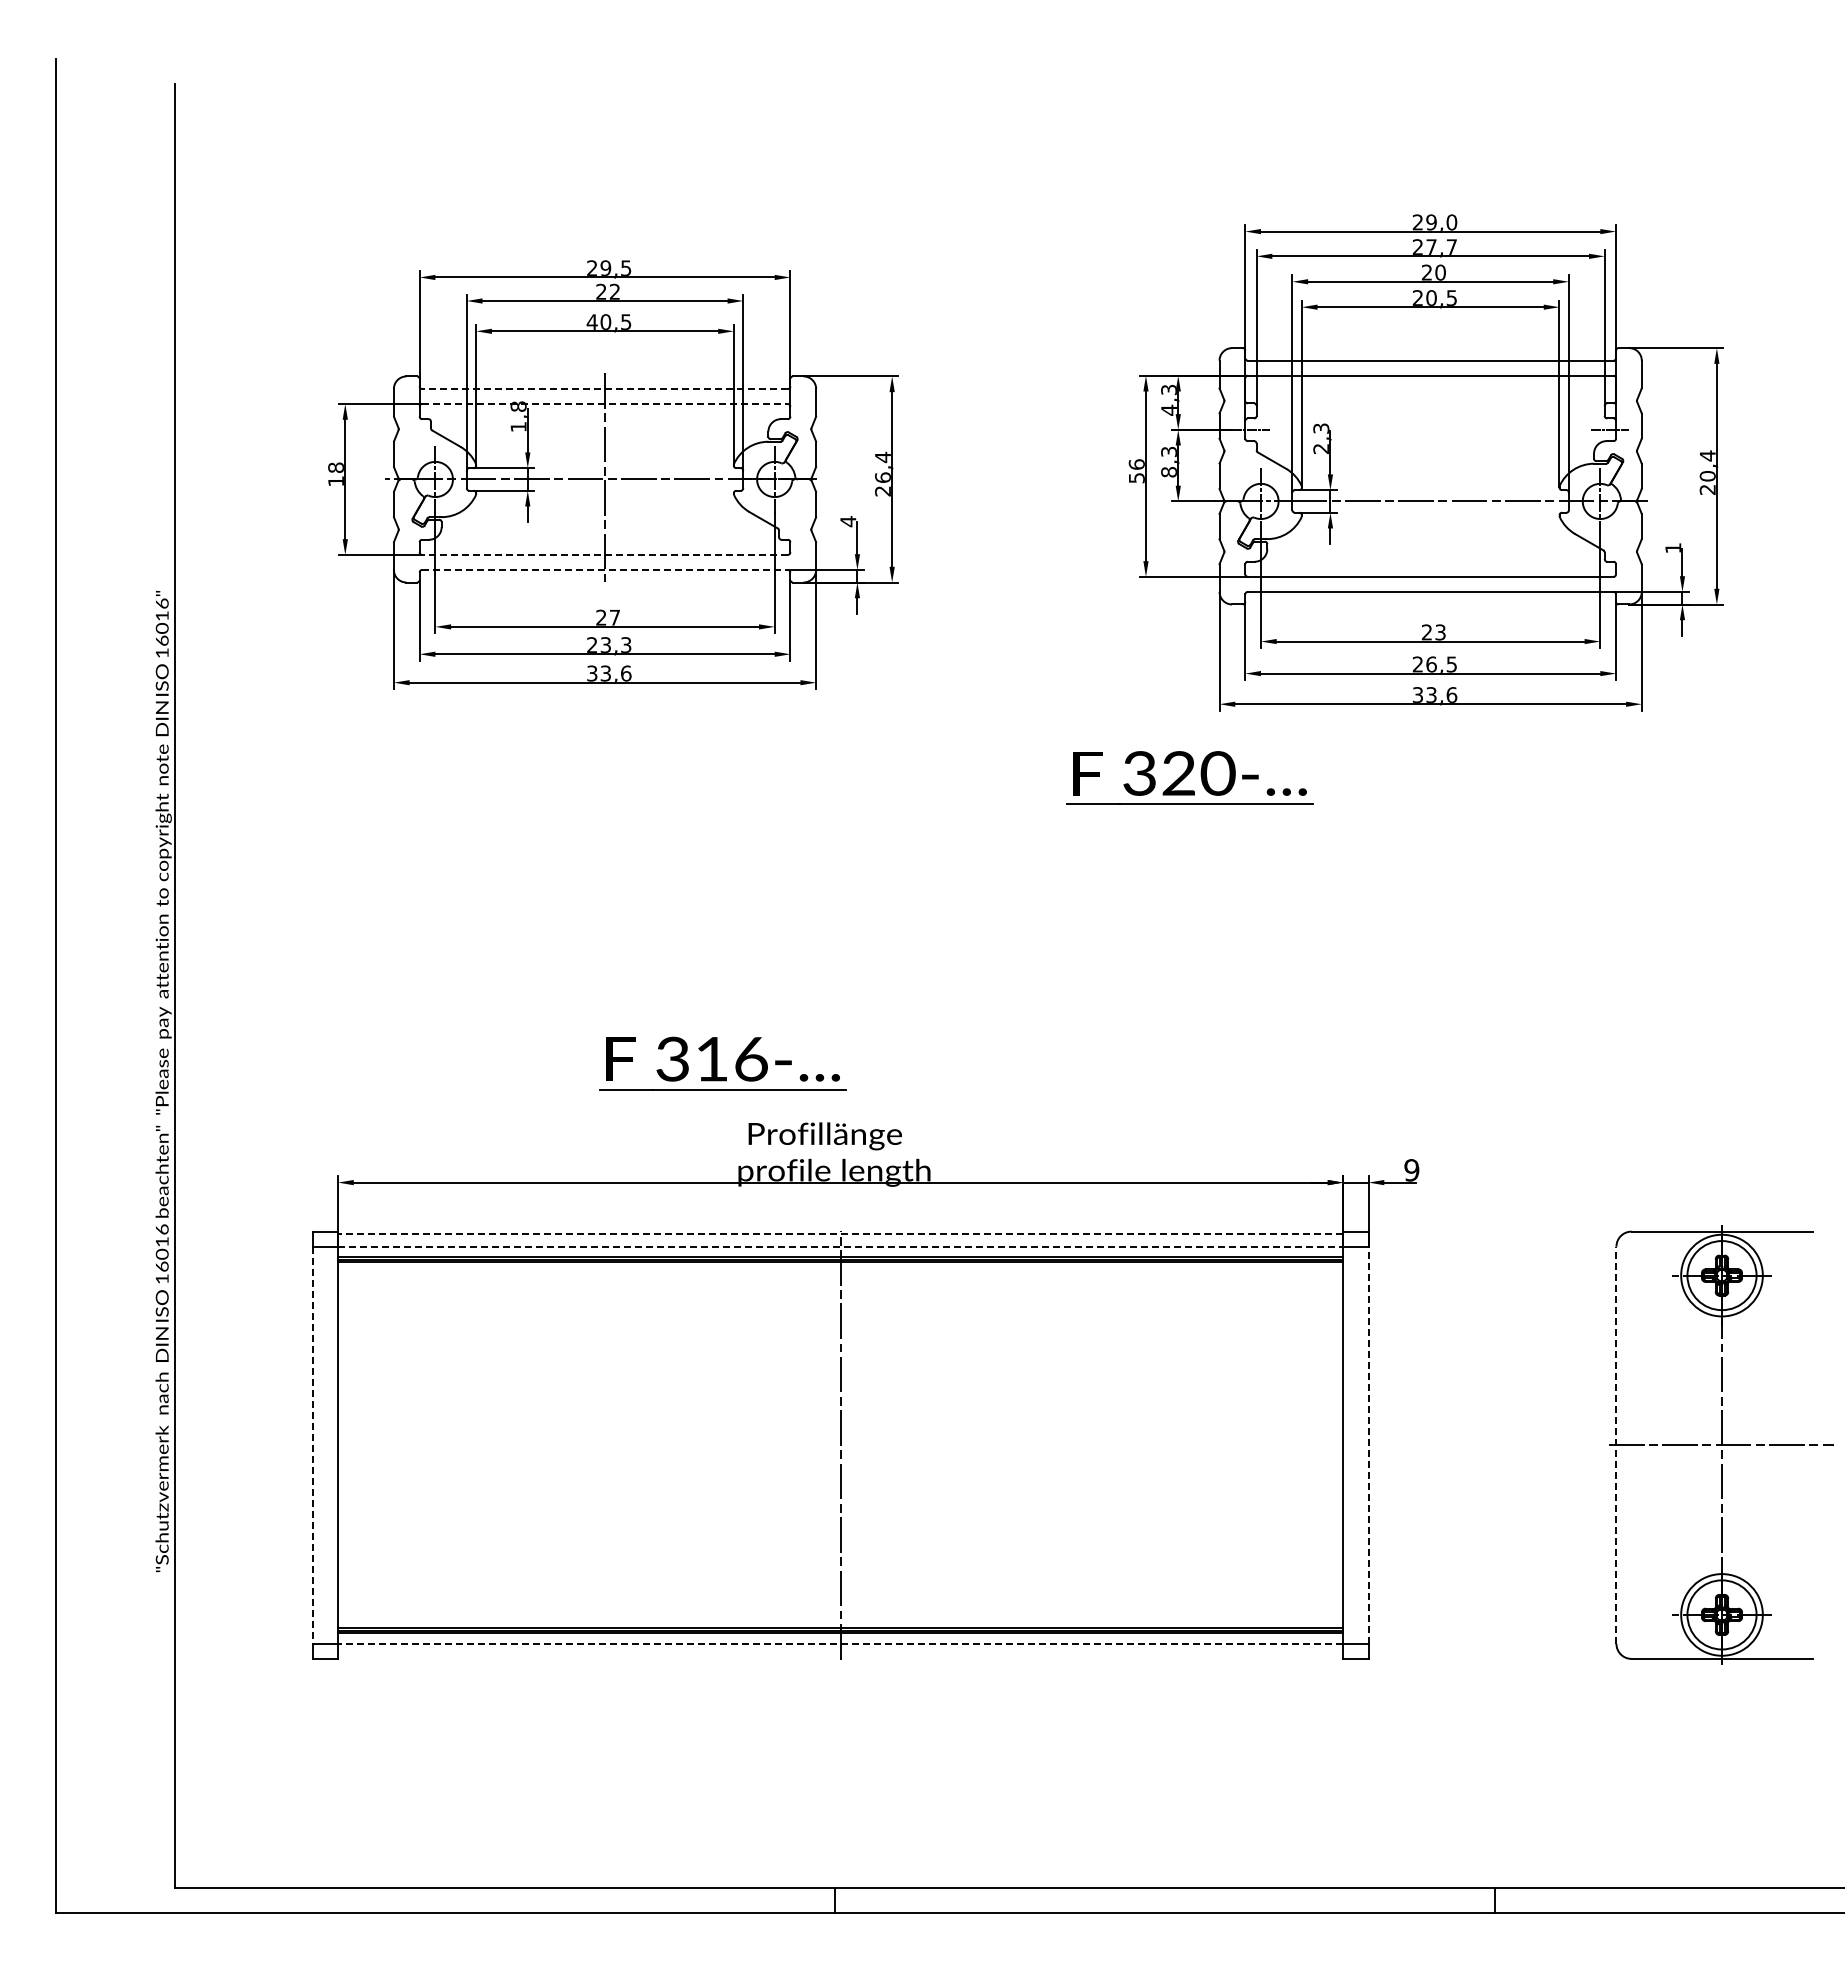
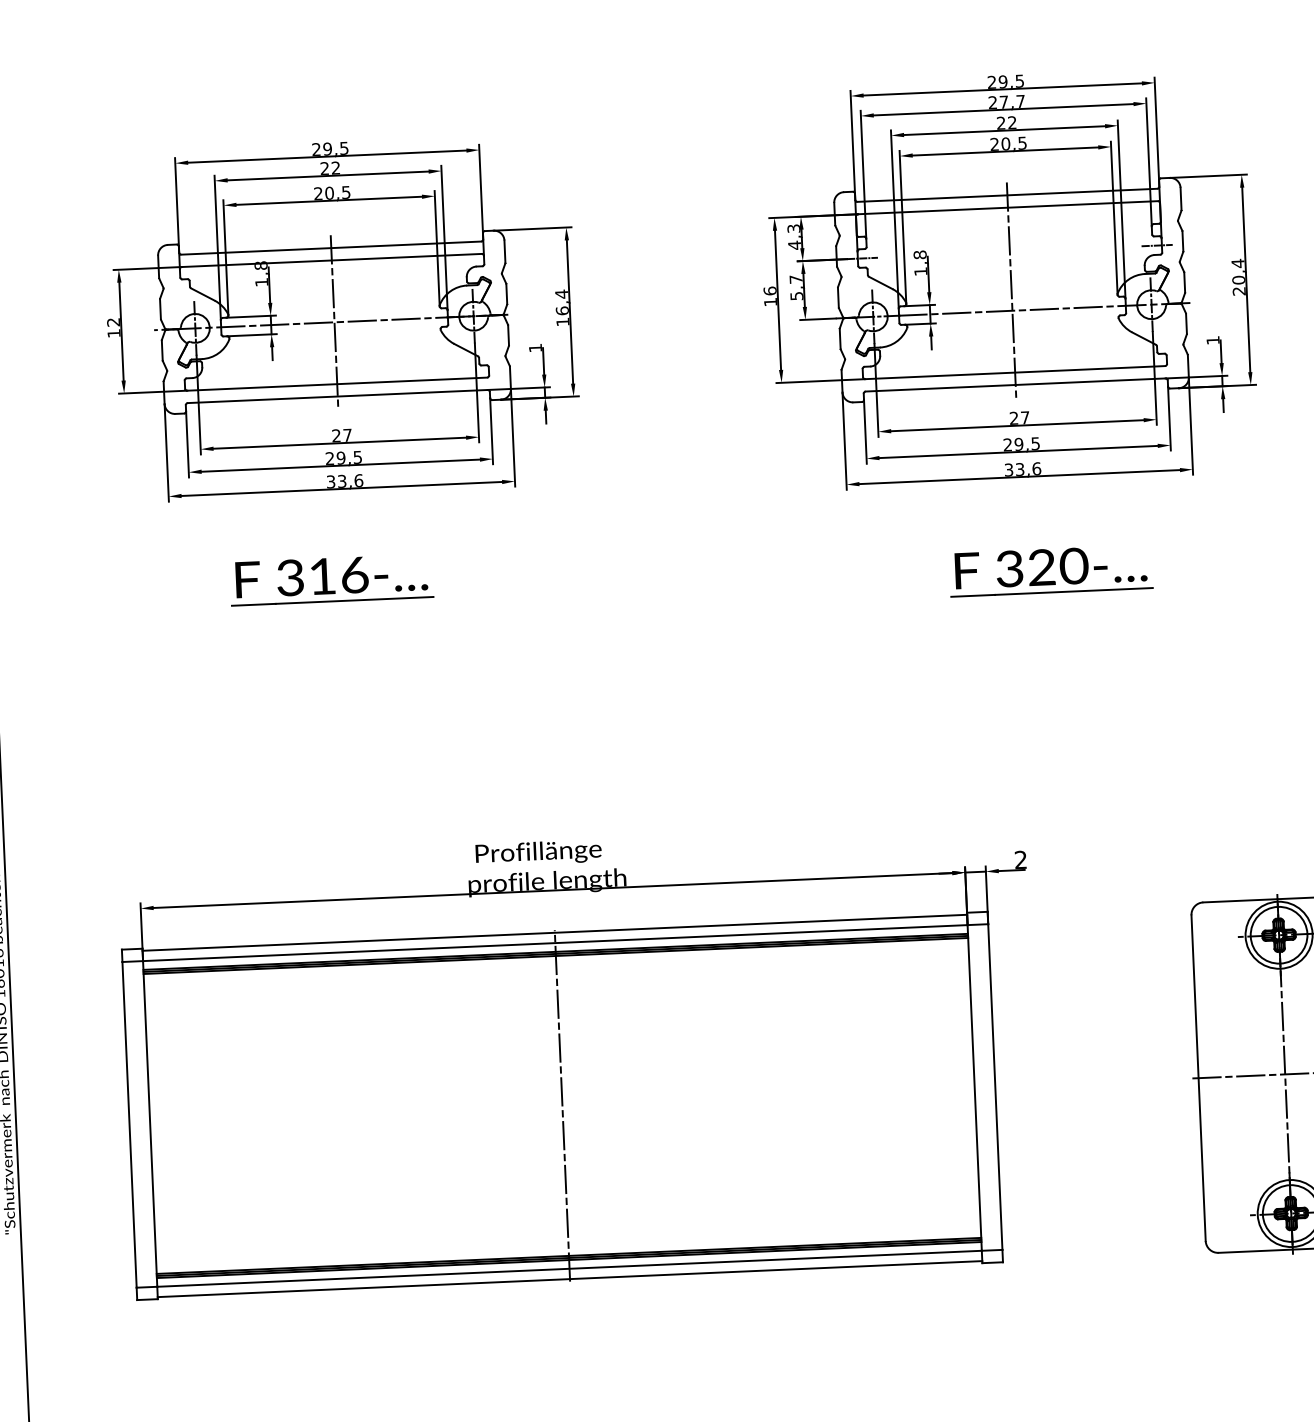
text: (1451, 222) -> (1019, 81), 29,0 -> 29,5
text: (1440, 272) -> (1012, 122), 20 -> 22
text: (591, 321) -> (317, 193), 40,5 -> 20,5
line: (605, 388) -> (331, 247), dashed -> solid
line: (605, 404) -> (332, 260), dashed -> solid
text: (1321, 438) -> (920, 263), 2,3 -> 1,8
text: (1168, 461) -> (795, 287), 8,3 -> 5,7
text: (335, 467) -> (113, 322), 18 -> 12
line: (1430, 475) -> (1011, 289), added
text: (1136, 478) -> (770, 302), 56 -> 16
text: (882, 491) -> (562, 322), 26,4 -> 16,4
text: (848, 521) -> (535, 348), 4 -> 1
line: (605, 554) -> (337, 383), dashed -> solid
line: (605, 569) -> (338, 396), dashed -> solid
text: (1440, 632) -> (1025, 417), 23 -> 27
text: (615, 644) -> (349, 457), 23,3 -> 29,5
text: (1431, 664) -> (1018, 444), 26,5 -> 29,5
part: (1189, 777) -> (1050, 570), moved
part: (722, 1063) -> (331, 579), moved
text: (1411, 1170) -> (1020, 860), 9 -> 2
line: (840, 1234) -> (554, 933), dashed -> solid
line: (840, 1246) -> (555, 942), dashed -> solid
line: (312, 1445) -> (129, 1125), dashed -> solid
line: (1368, 1445) -> (995, 1087), dashed -> solid
line: (1616, 1445) -> (1198, 1078), dashed -> solid
line: (840, 1643) -> (569, 1268), dashed -> solid
line: (840, 1656) -> (569, 1279), added

